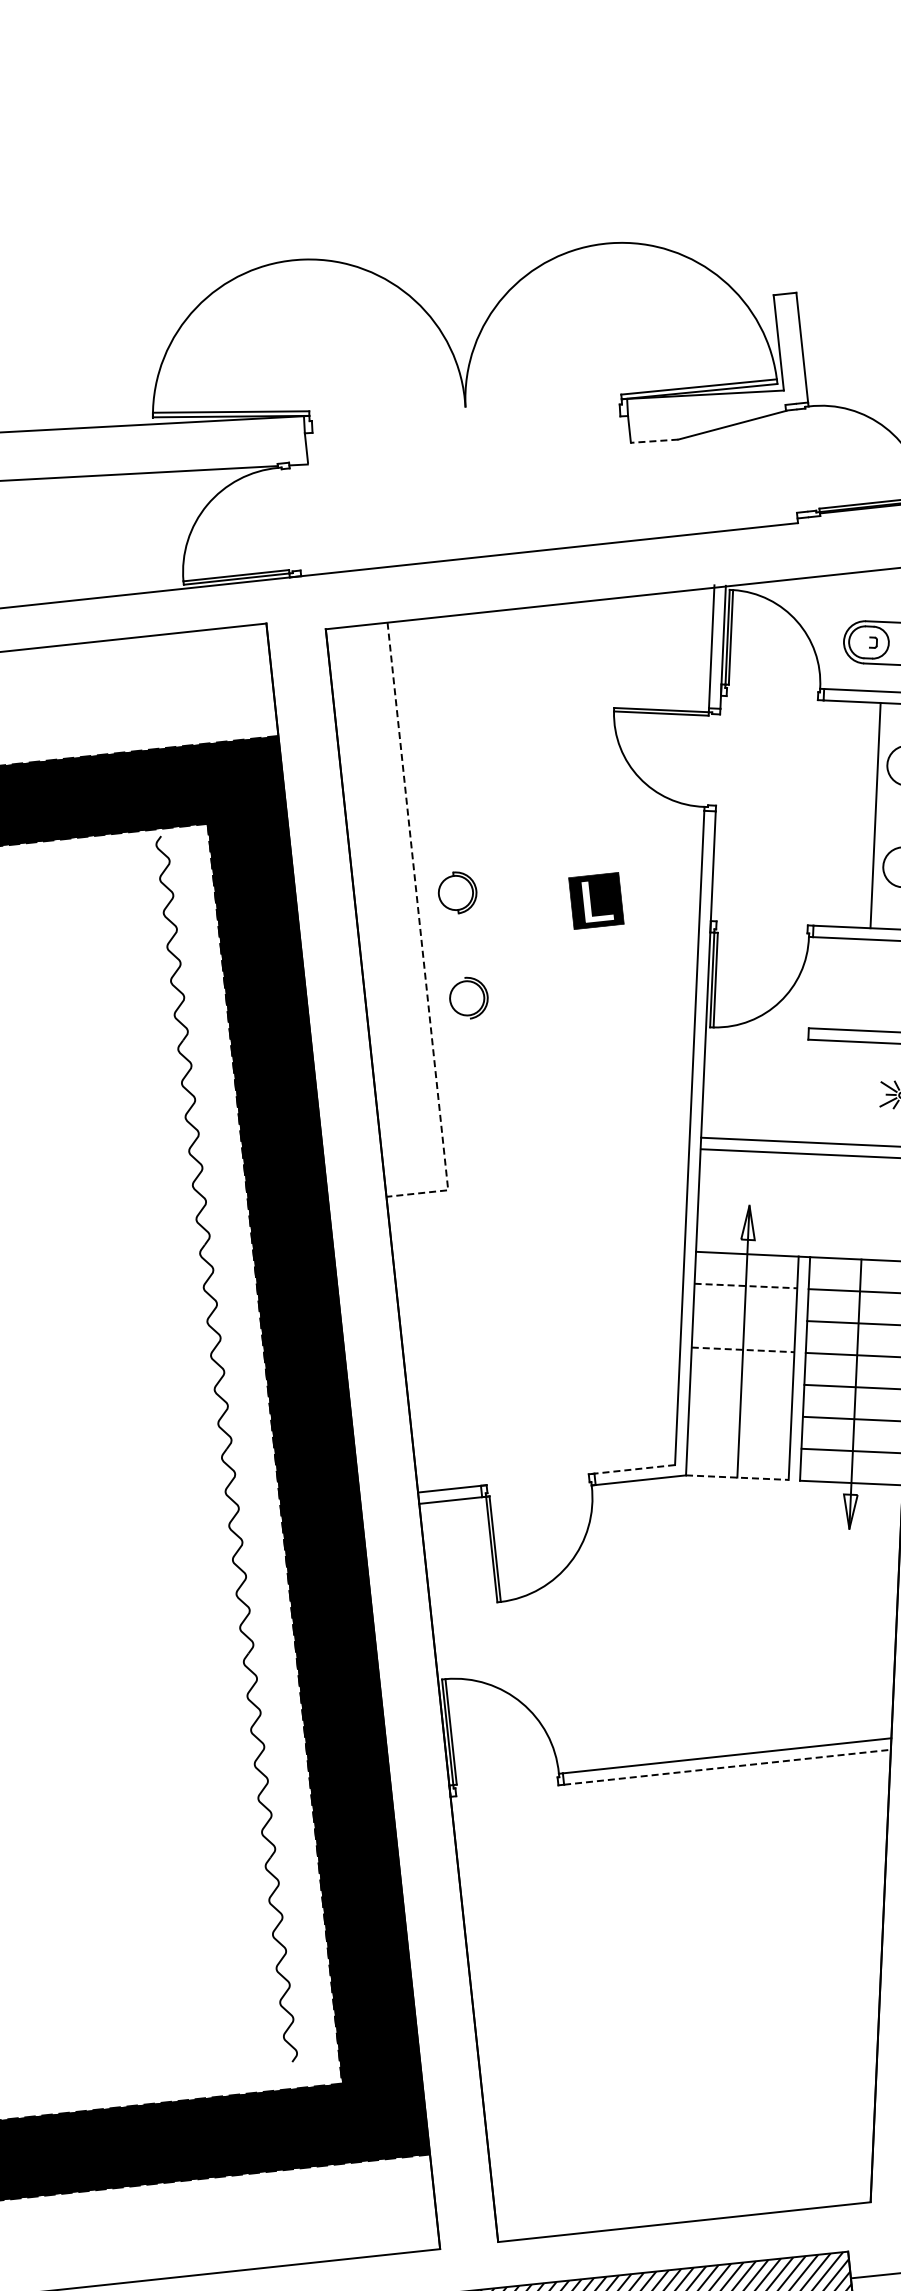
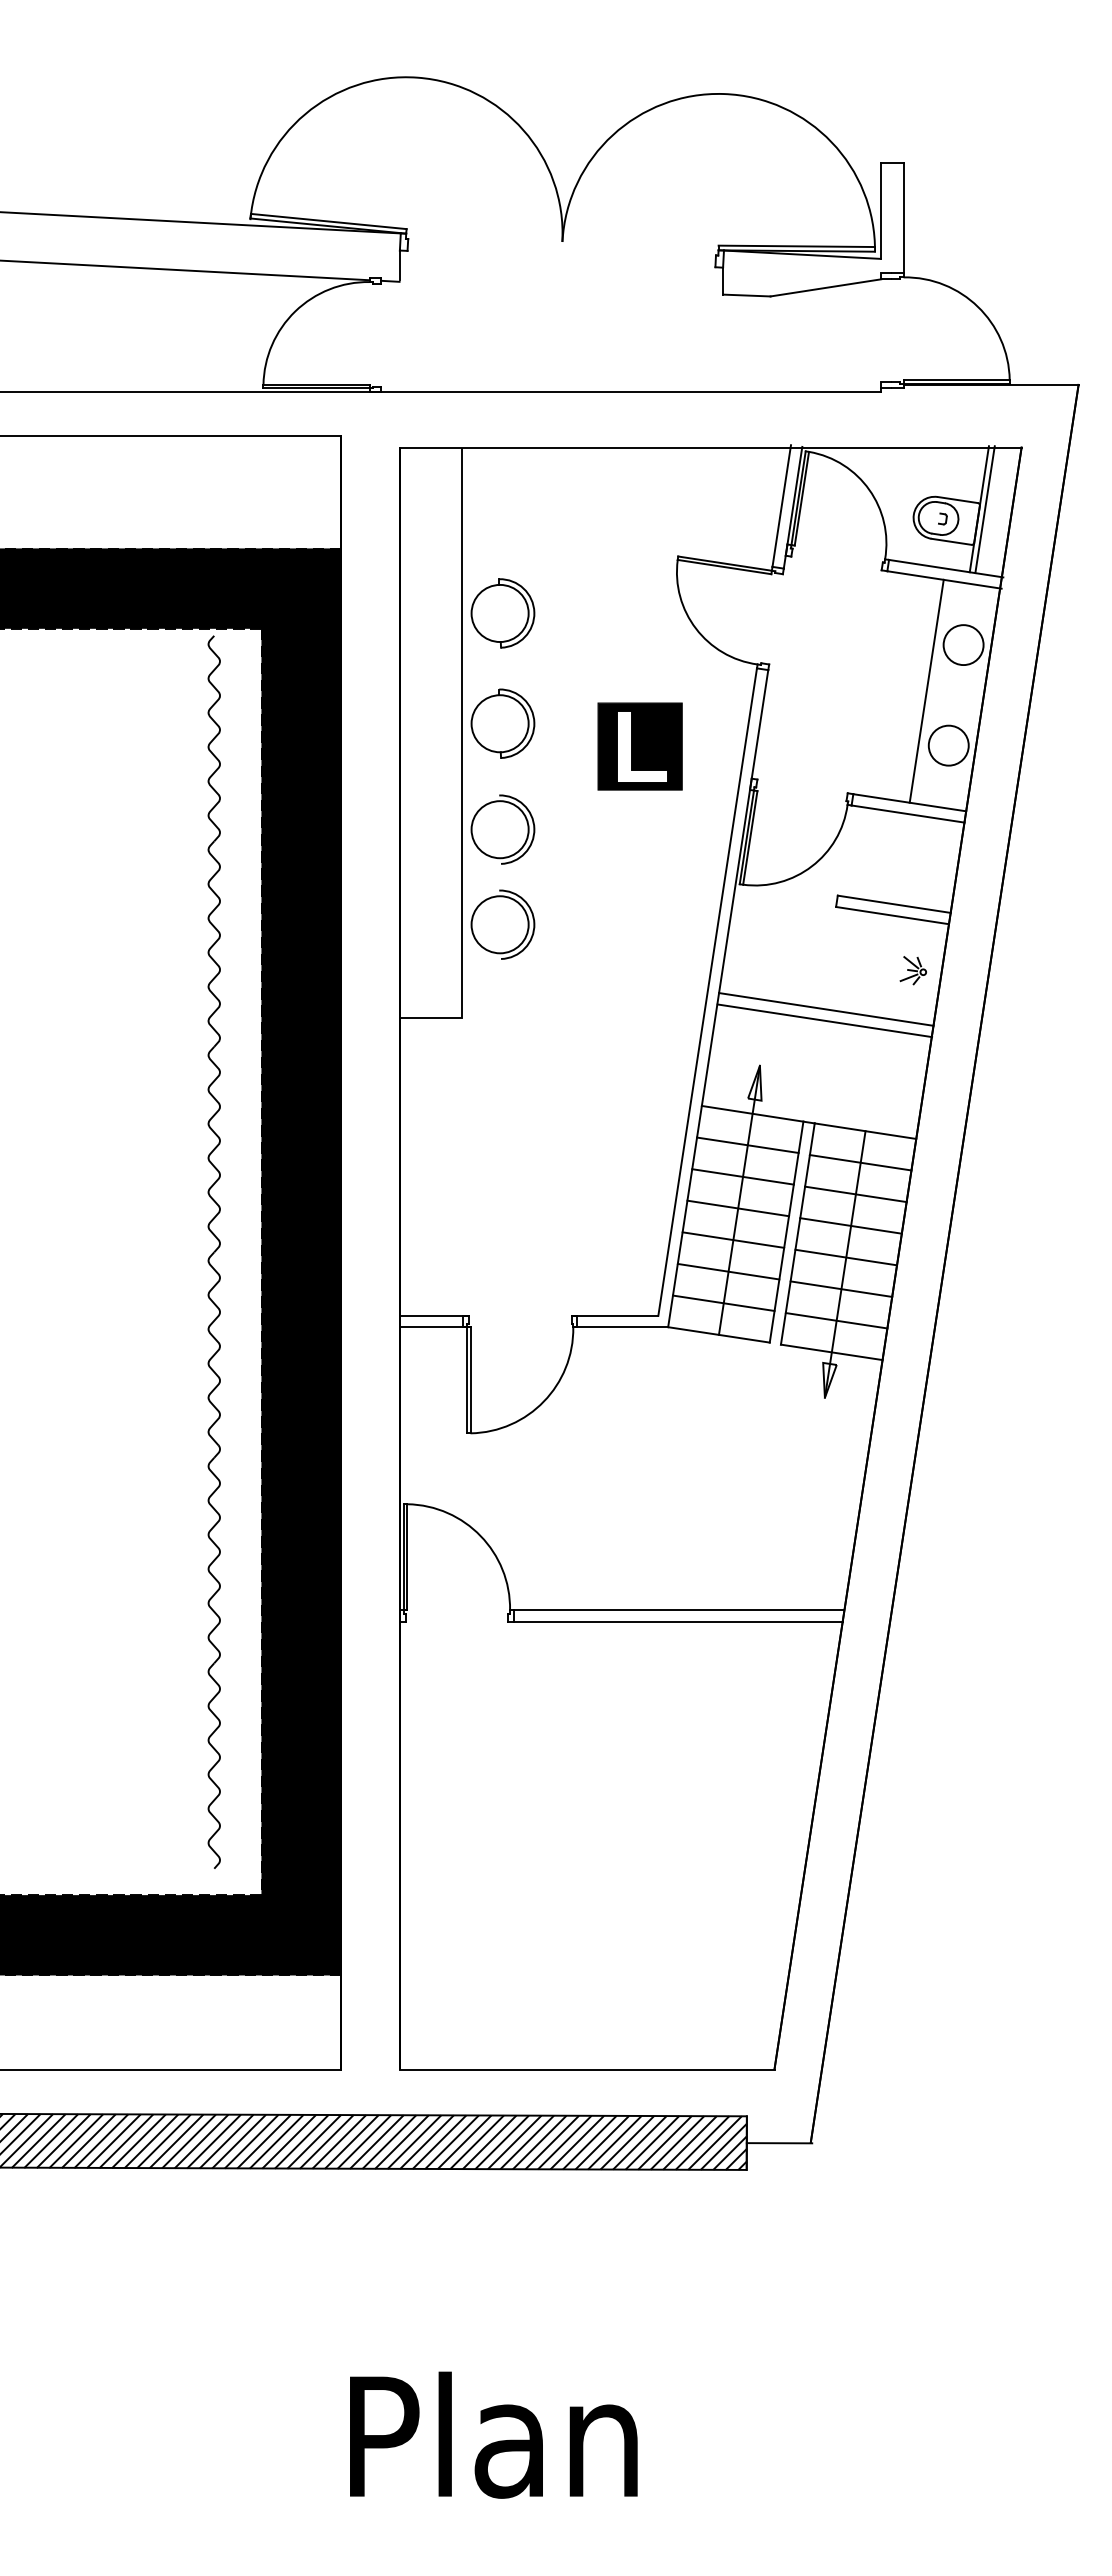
line: (654, 441) -> (746, 295), dashed -> solid
part: (445, 783) -> (502, 613), added
part: (457, 892) -> (502, 723), size x1.67
part: (595, 901) -> (639, 746), size x1.67
line: (421, 938) -> (462, 765), dashed -> solid
part: (468, 998) -> (502, 829), size x1.67
part: (478, 1092) -> (502, 924), added
line: (746, 1286) -> (748, 1145), dashed -> solid
line: (743, 1317) -> (742, 1176), added
line: (743, 1349) -> (738, 1208), dashed -> solid
line: (741, 1381) -> (733, 1239), added
line: (740, 1413) -> (728, 1271), added
line: (738, 1444) -> (723, 1302), added
line: (631, 1469) -> (614, 1315), dashed -> solid
line: (737, 1477) -> (719, 1334), dashed -> solid
line: (727, 1766) -> (678, 1621), dashed -> solid

